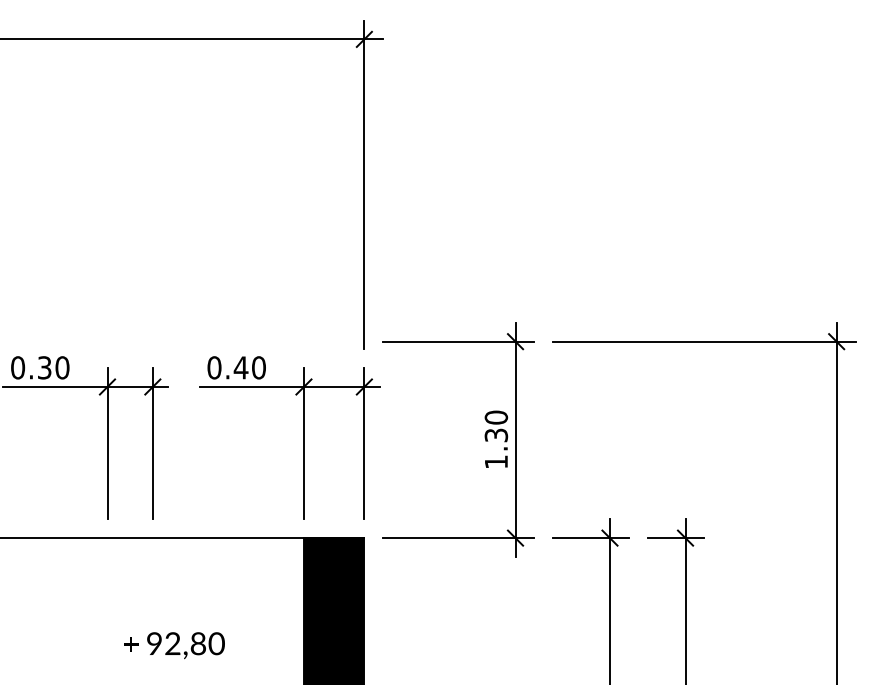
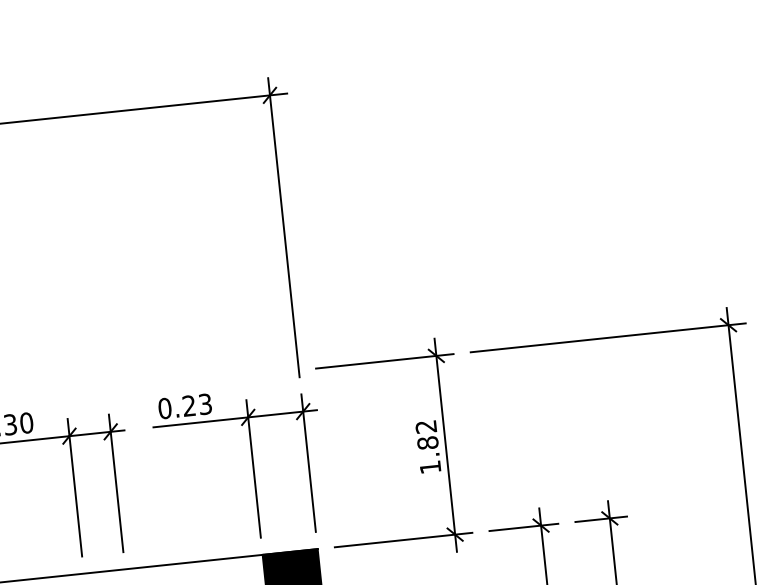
text: (249, 367) -> (196, 404), 0.40 -> 0.23
text: (496, 426) -> (427, 434), 1.30 -> 1.82

